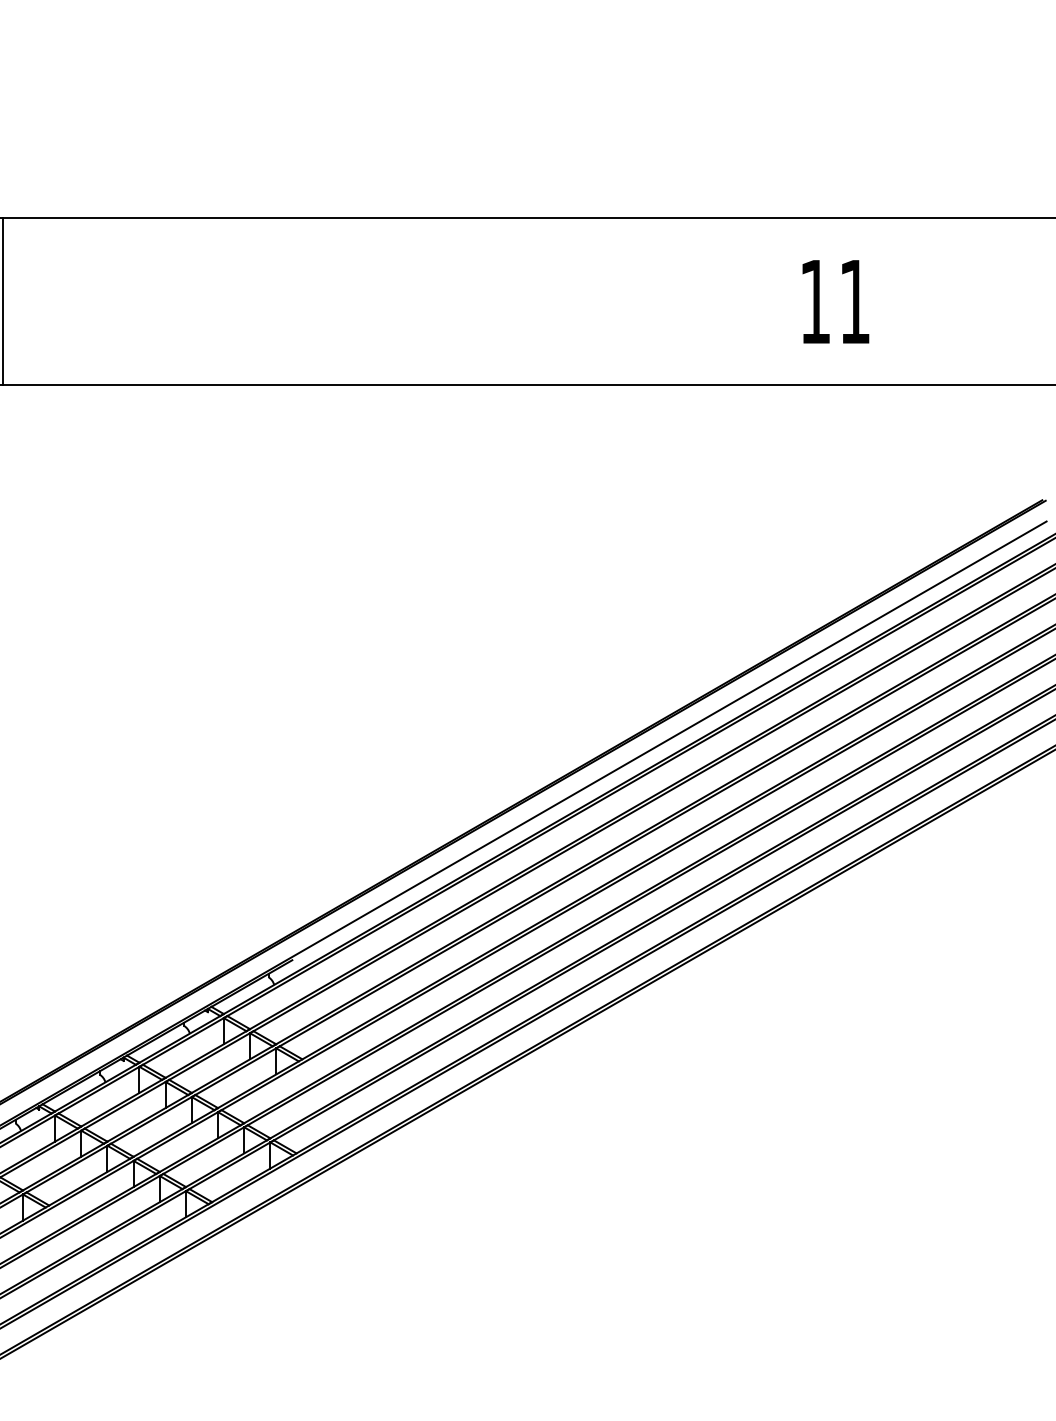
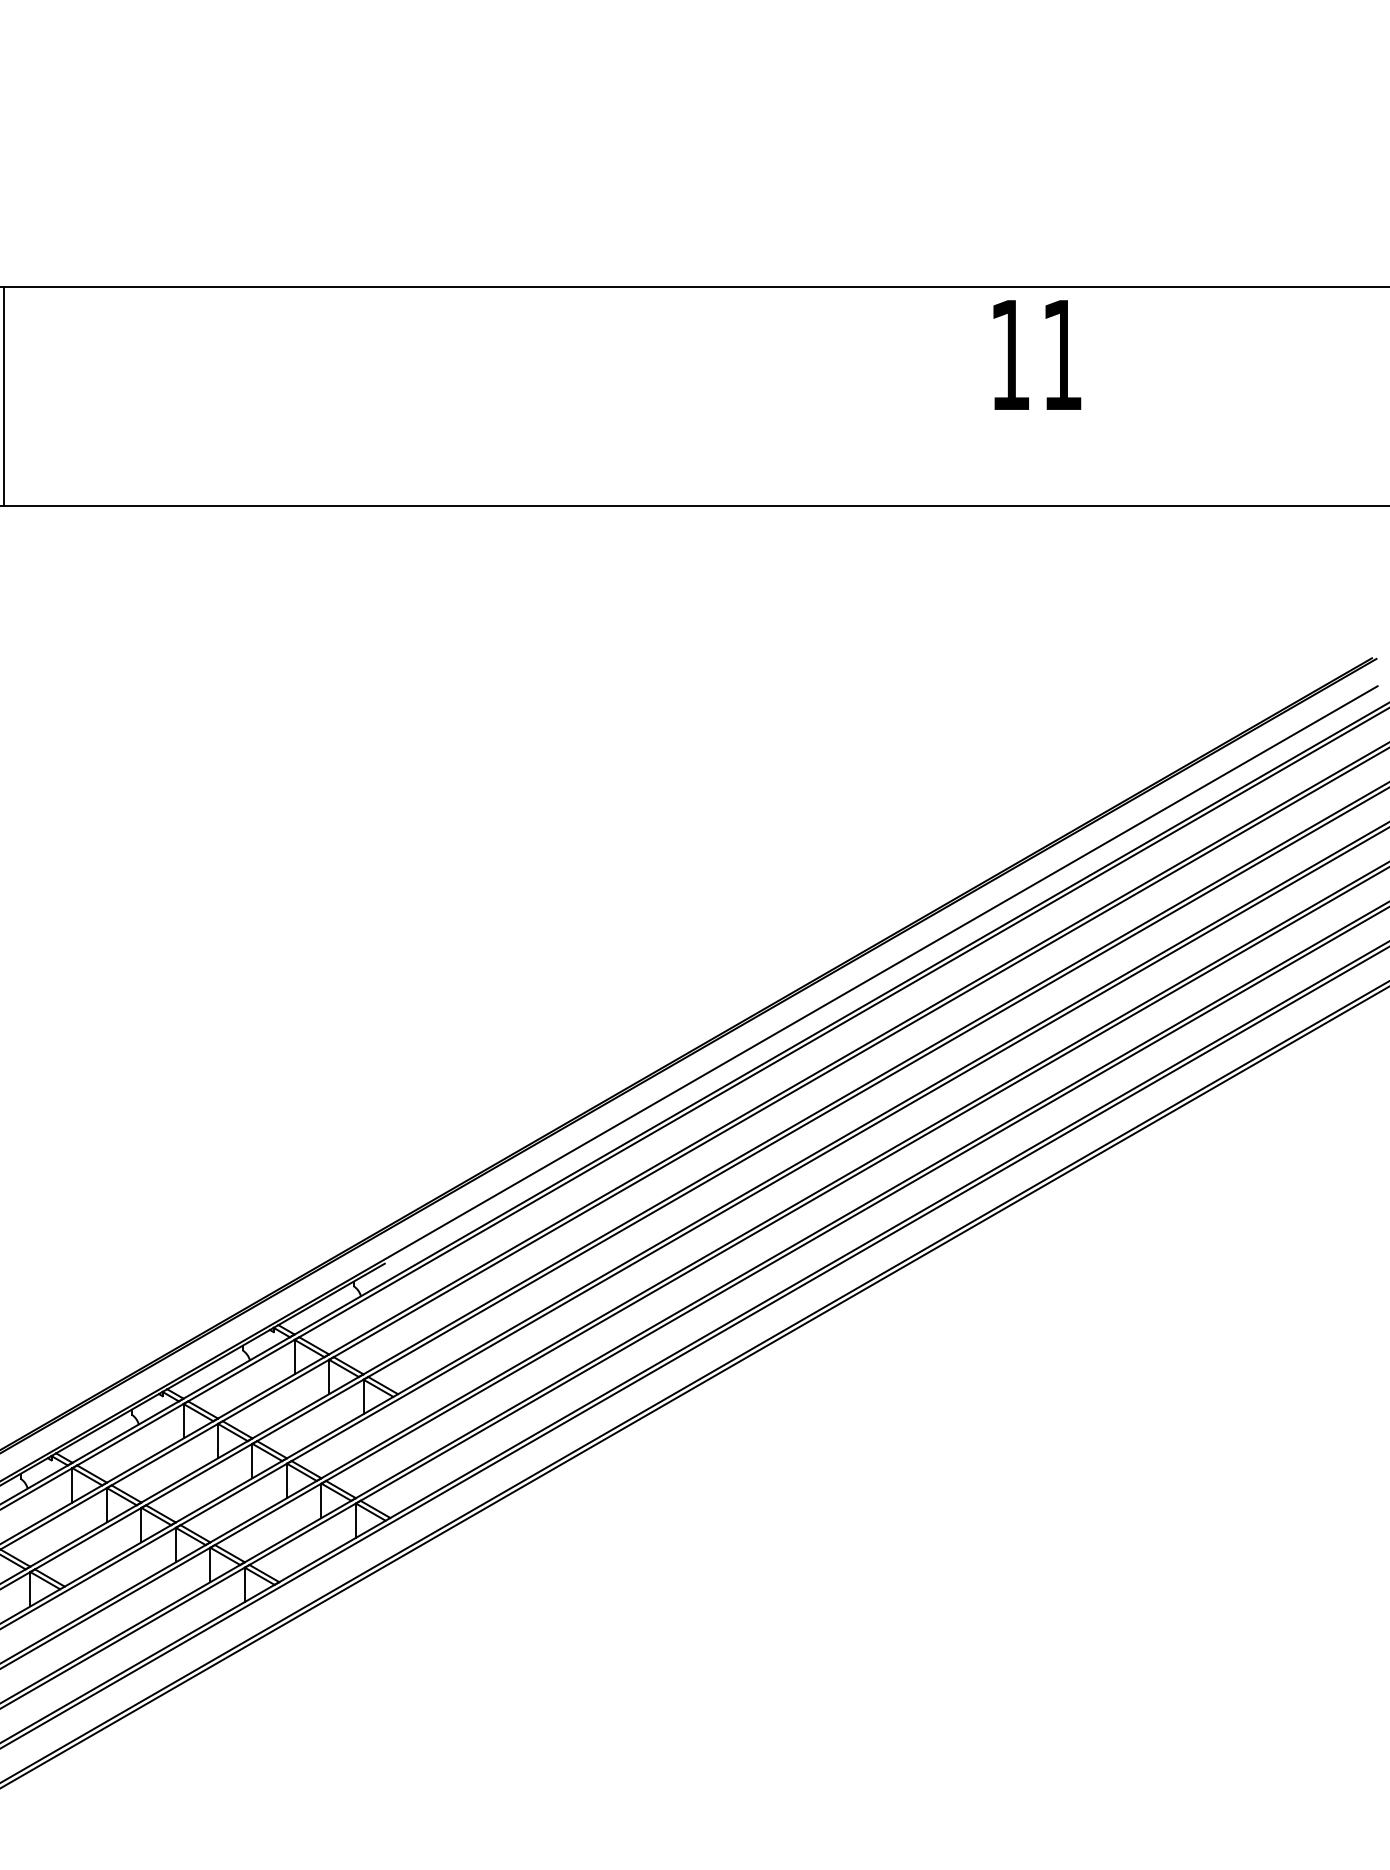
text: (836, 301) -> (1037, 354), moved

